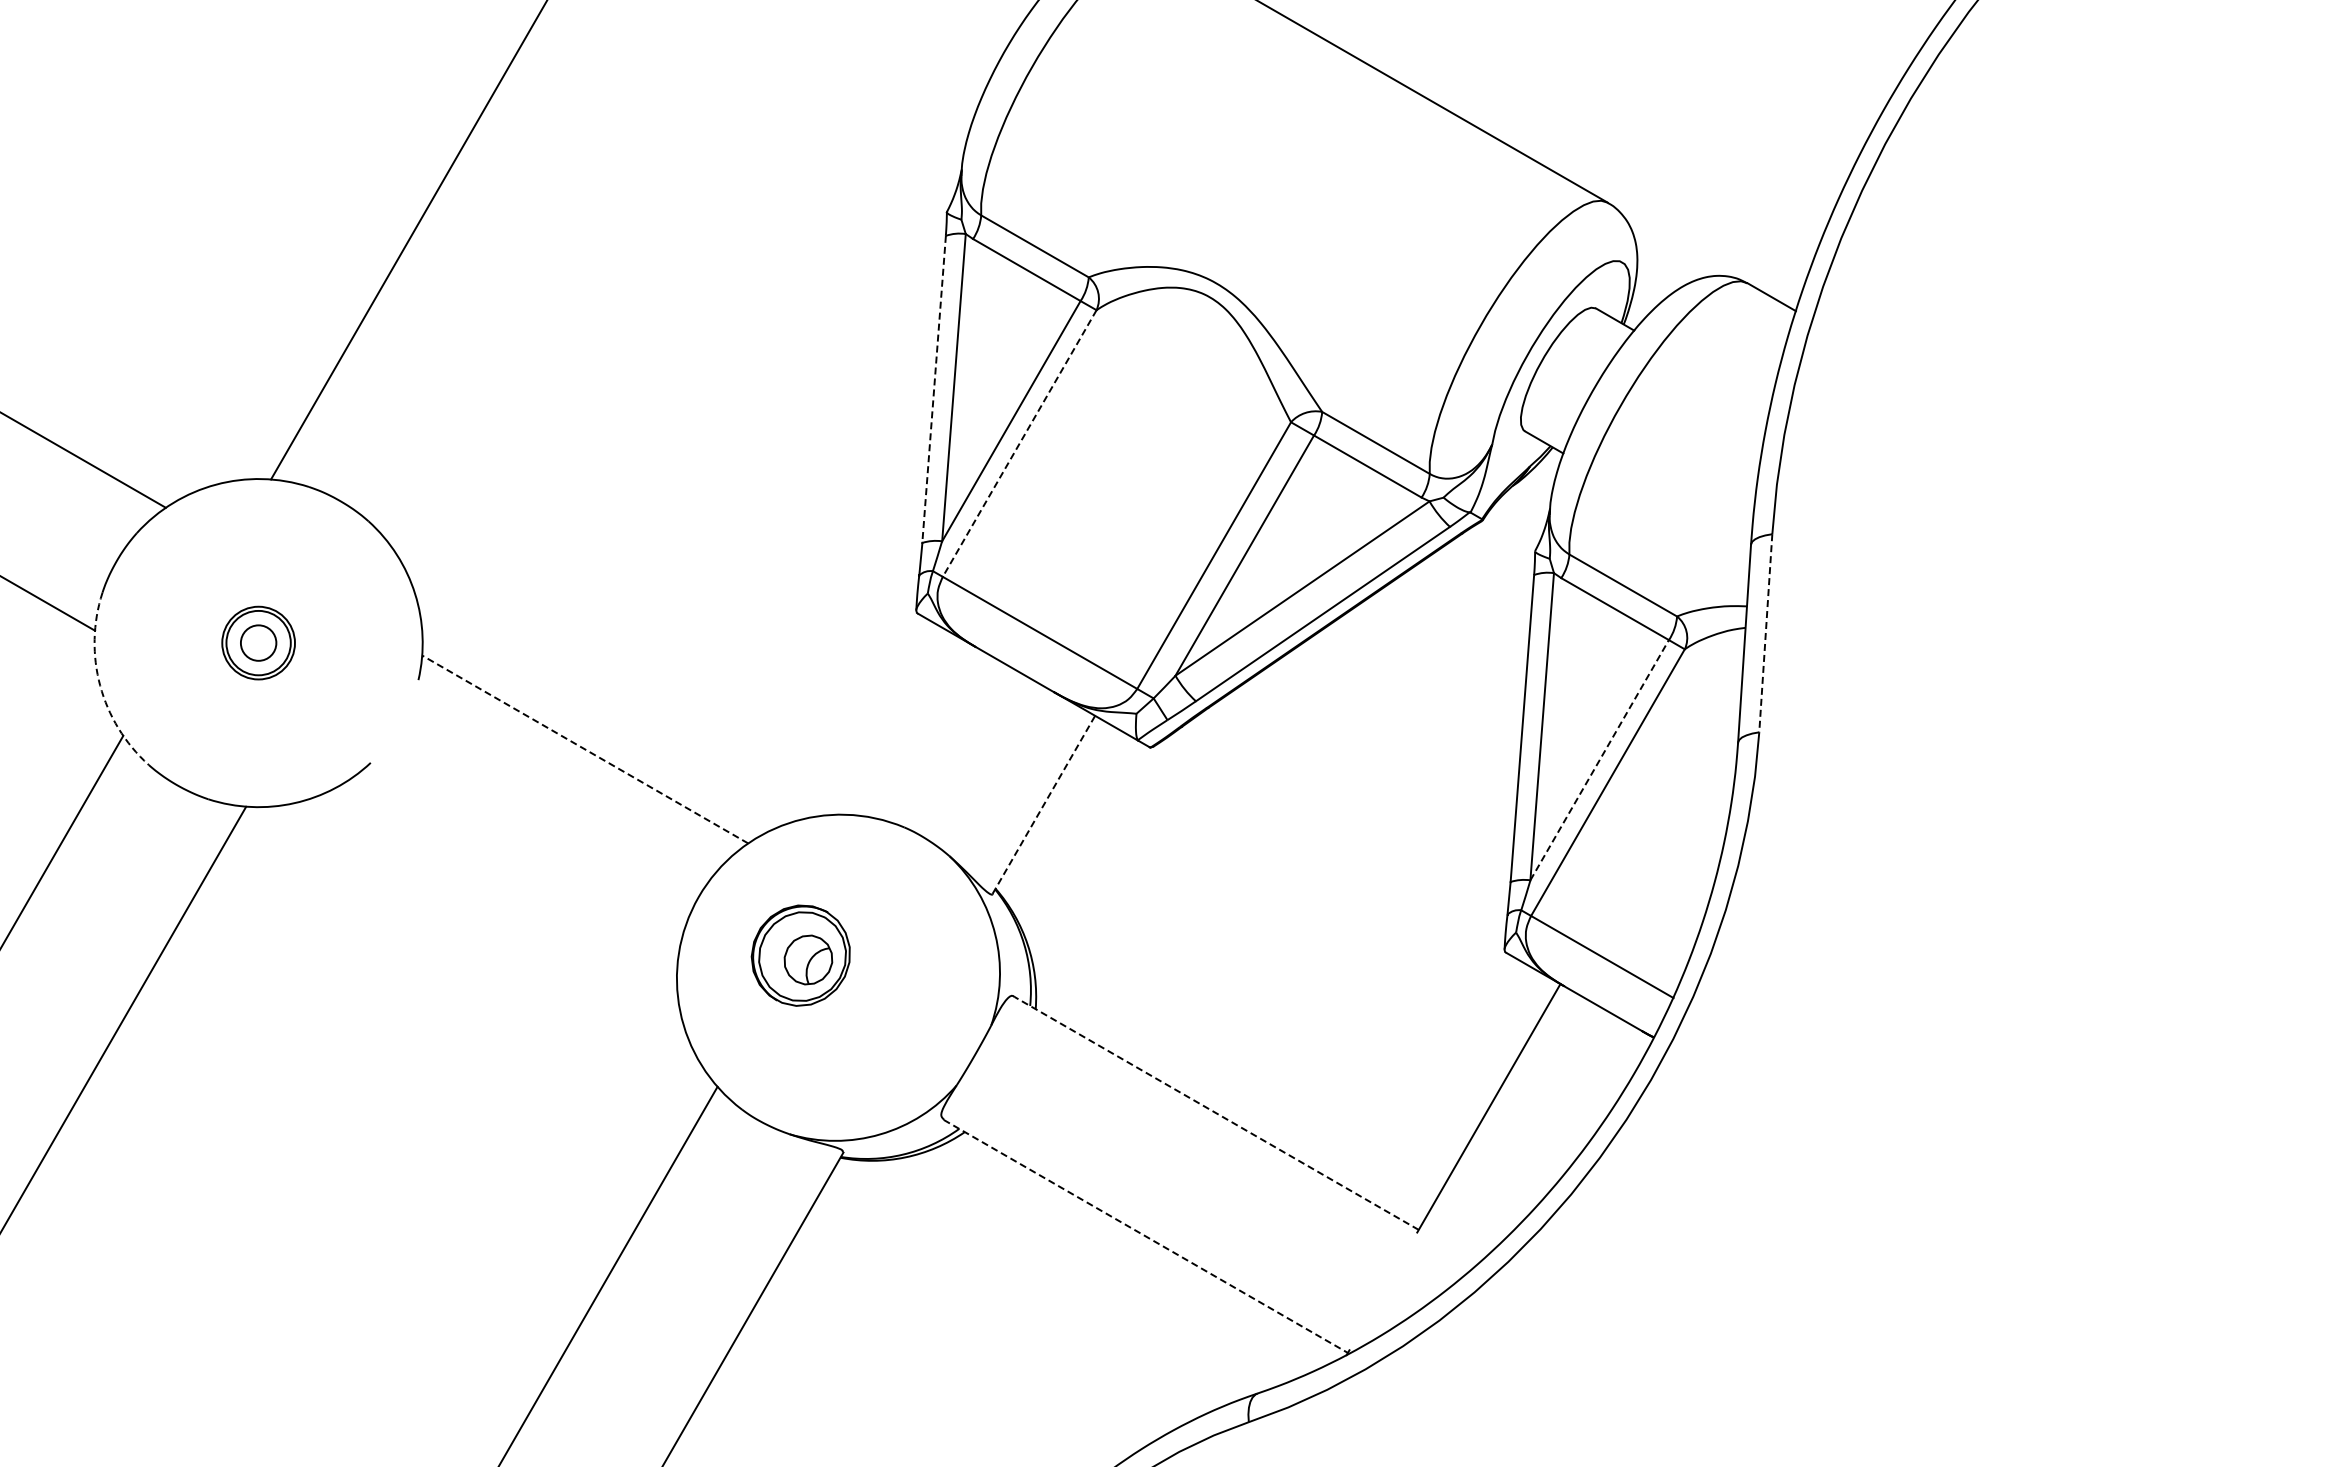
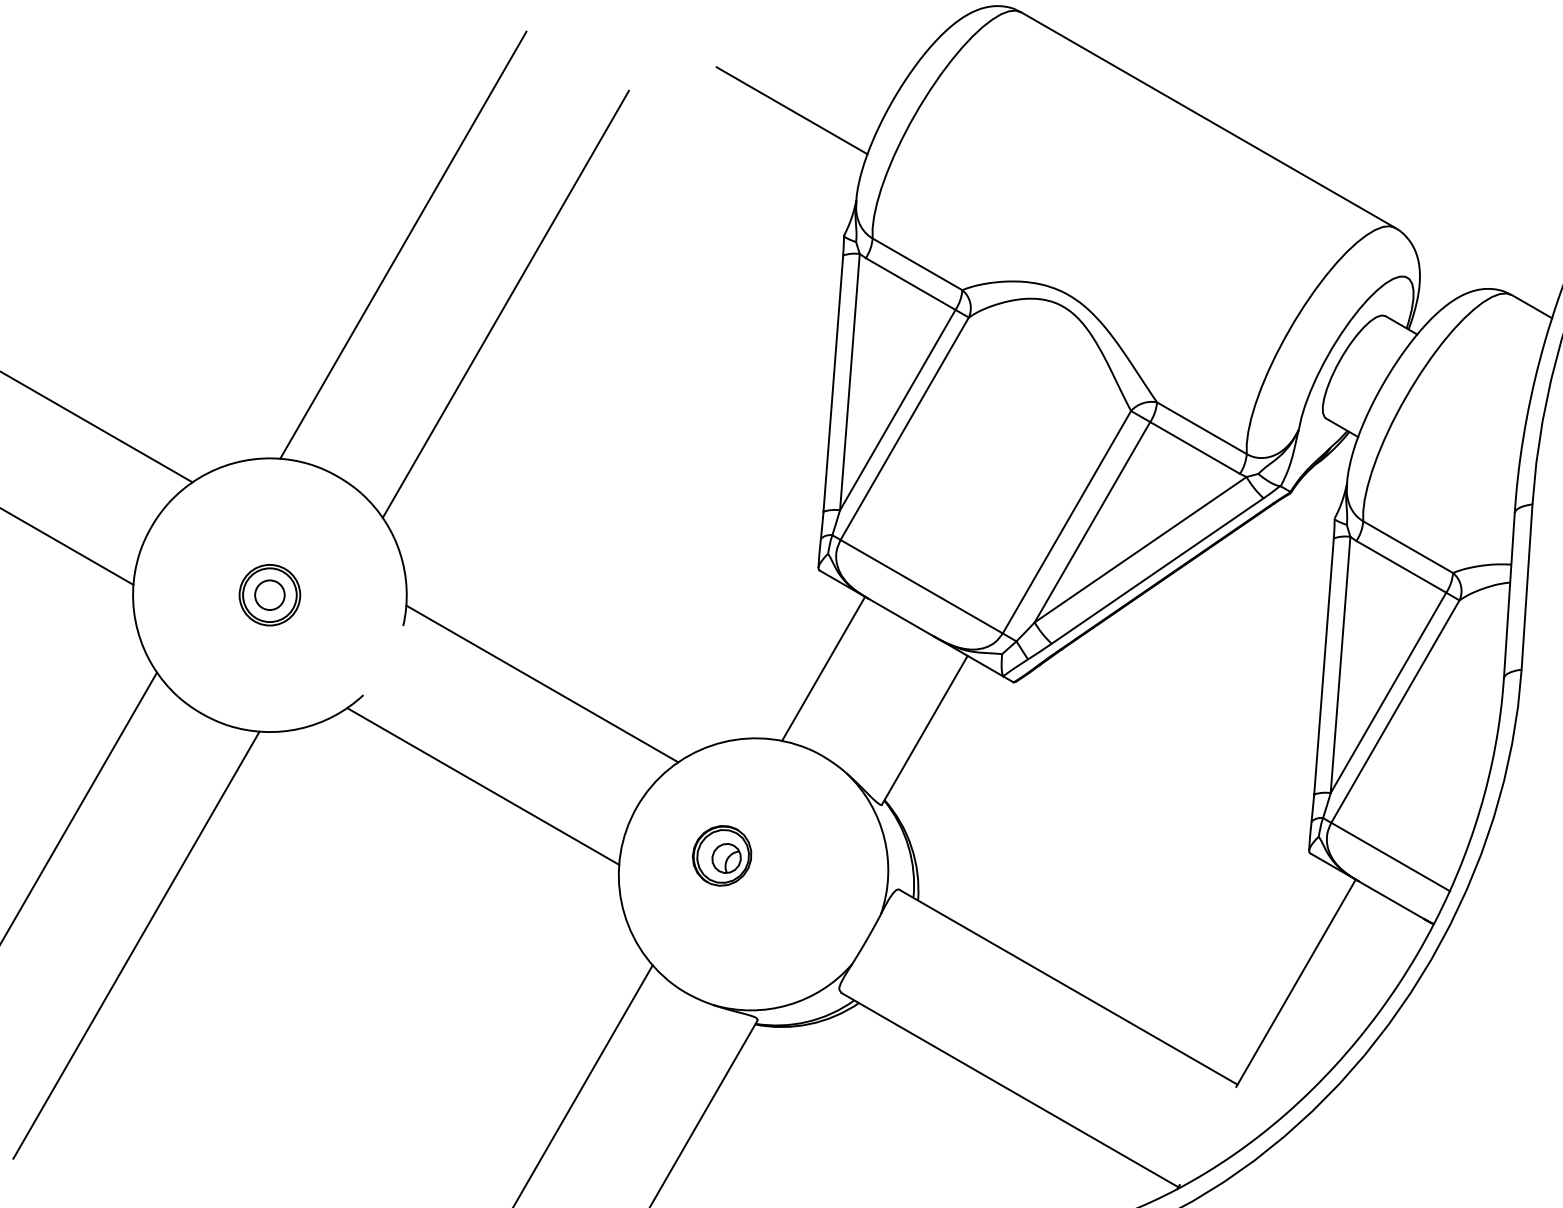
line: (884, 62) -> (791, 110), added
line: (541, 294) -> (505, 304), added
line: (934, 389) -> (833, 383), dashed -> solid
line: (1019, 443) -> (904, 428), dashed -> solid
line: (1765, 633) -> (1526, 587), dashed -> solid
arc: (100, 685) -> (138, 630), dashed -> solid
line: (922, 730) -> (823, 668), added
line: (584, 749) -> (541, 683), dashed -> solid
line: (1599, 760) -> (1388, 693), dashed -> solid
line: (1043, 804) -> (924, 729), dashed -> solid
line: (514, 872) -> (483, 786), added
part: (800, 955) -> (721, 855), size x0.71
line: (1216, 1113) -> (1068, 987), dashed -> solid
line: (1146, 1236) -> (1010, 1090), dashed -> solid

